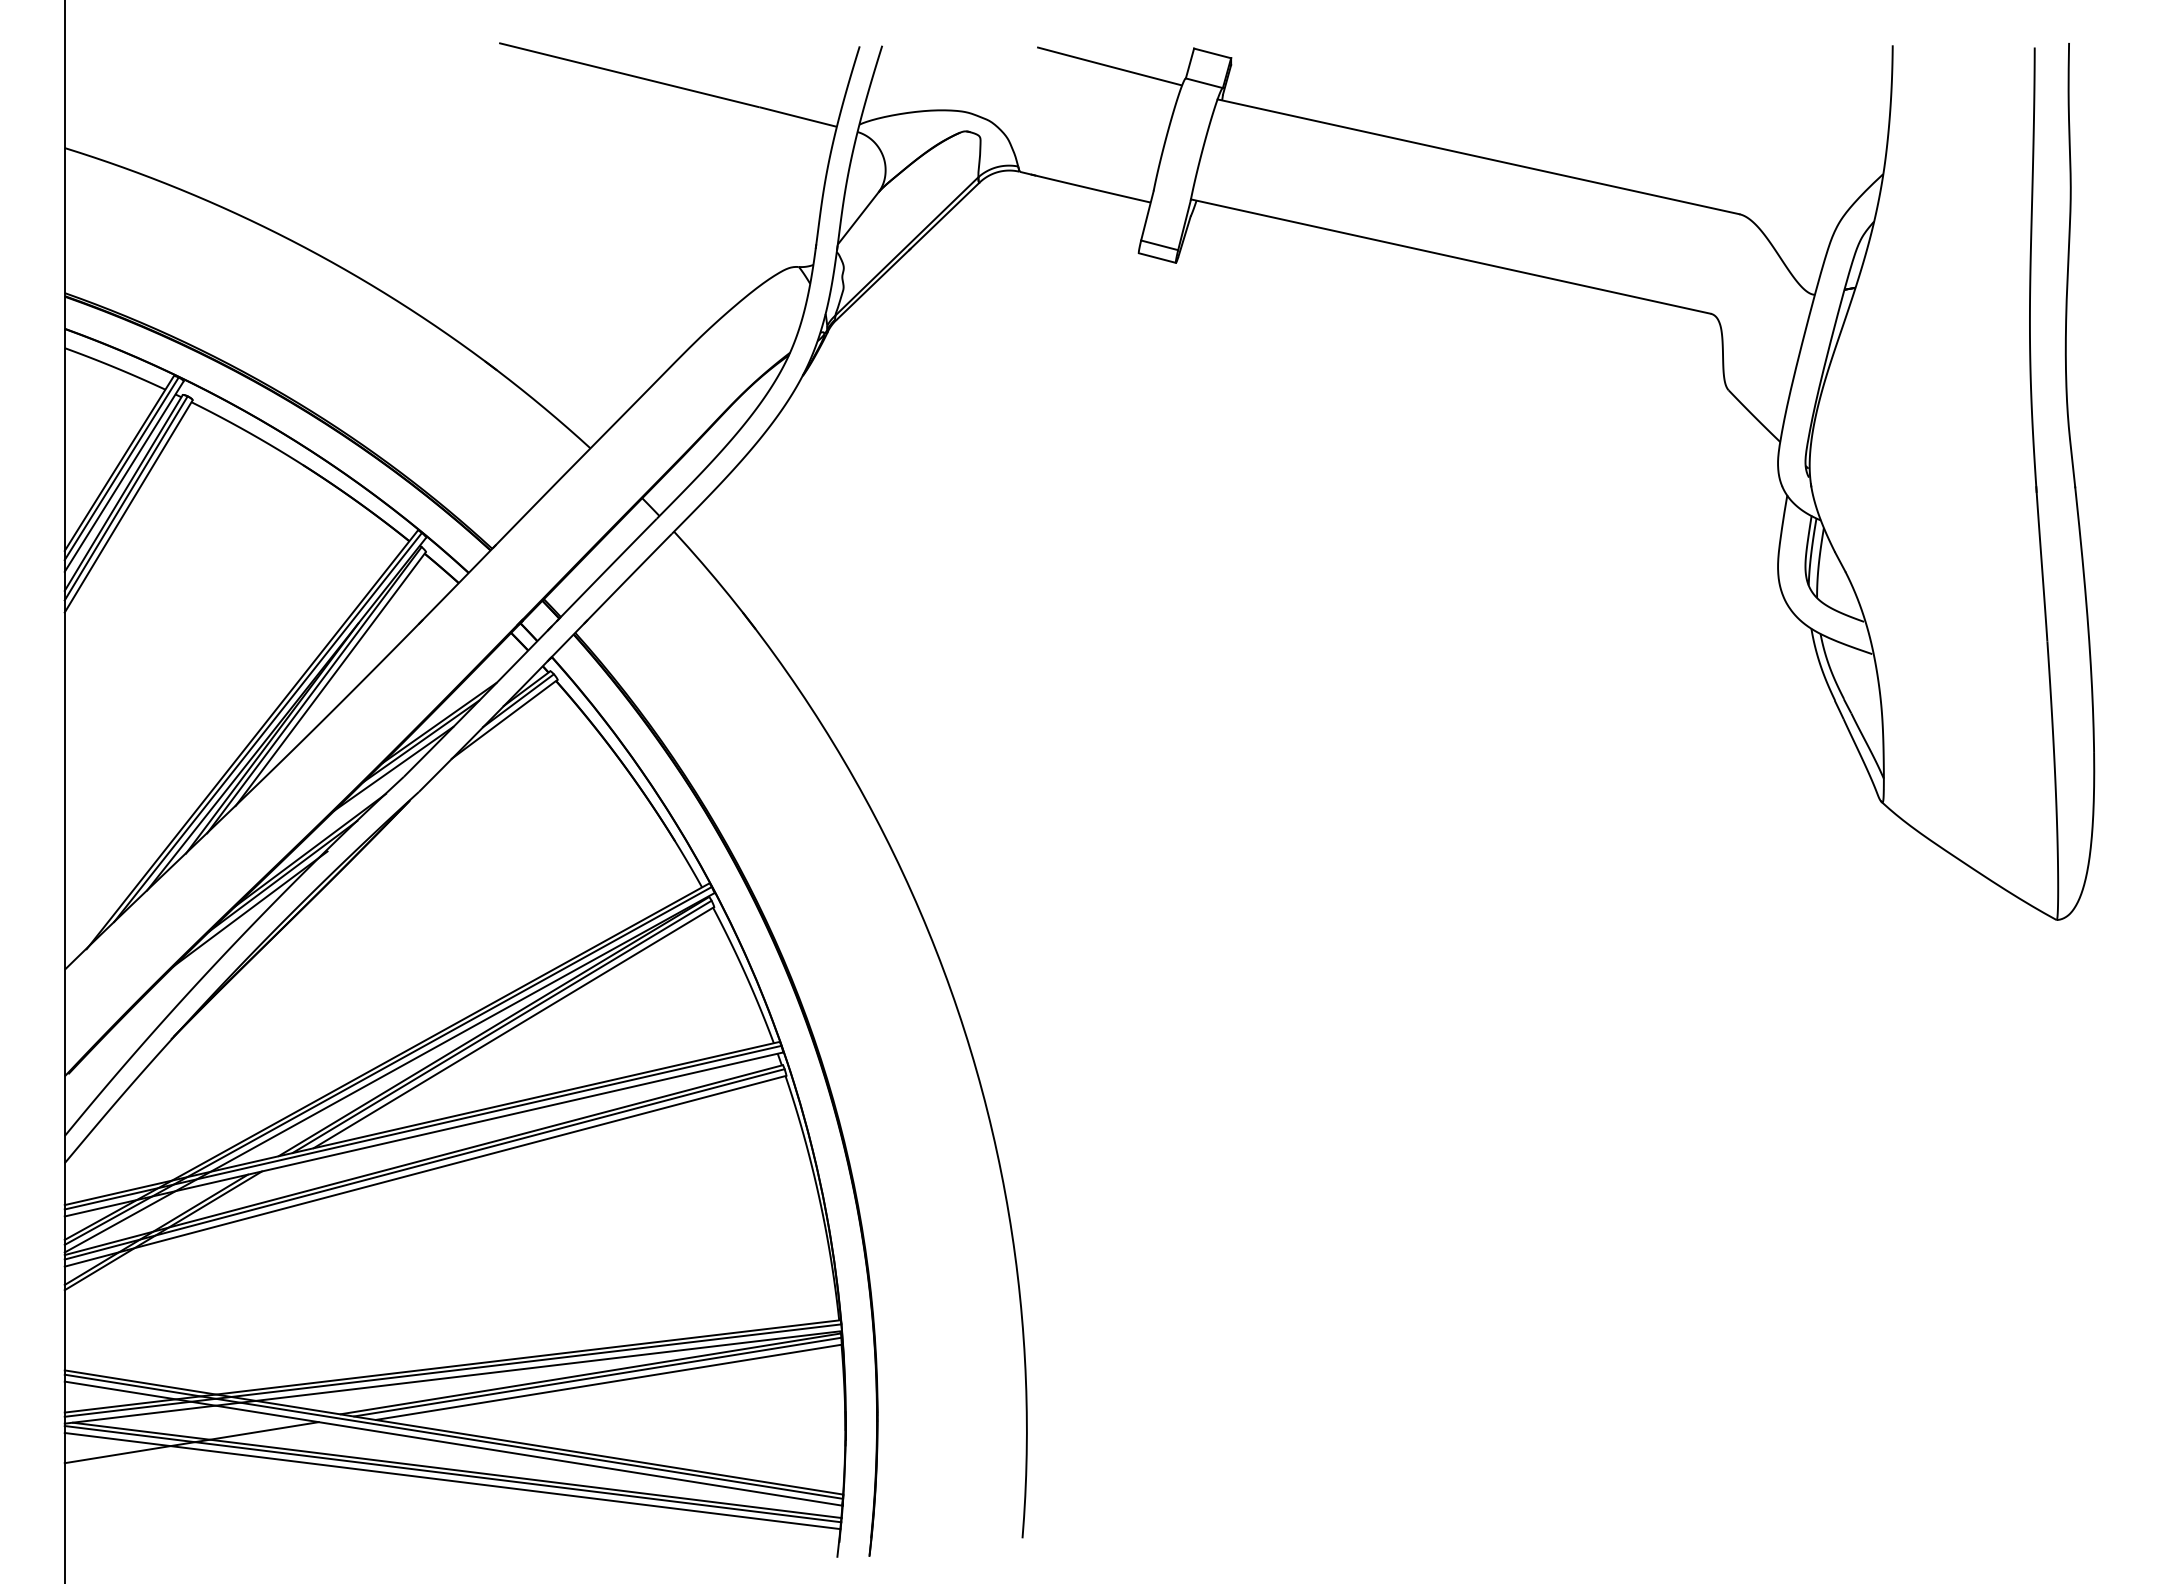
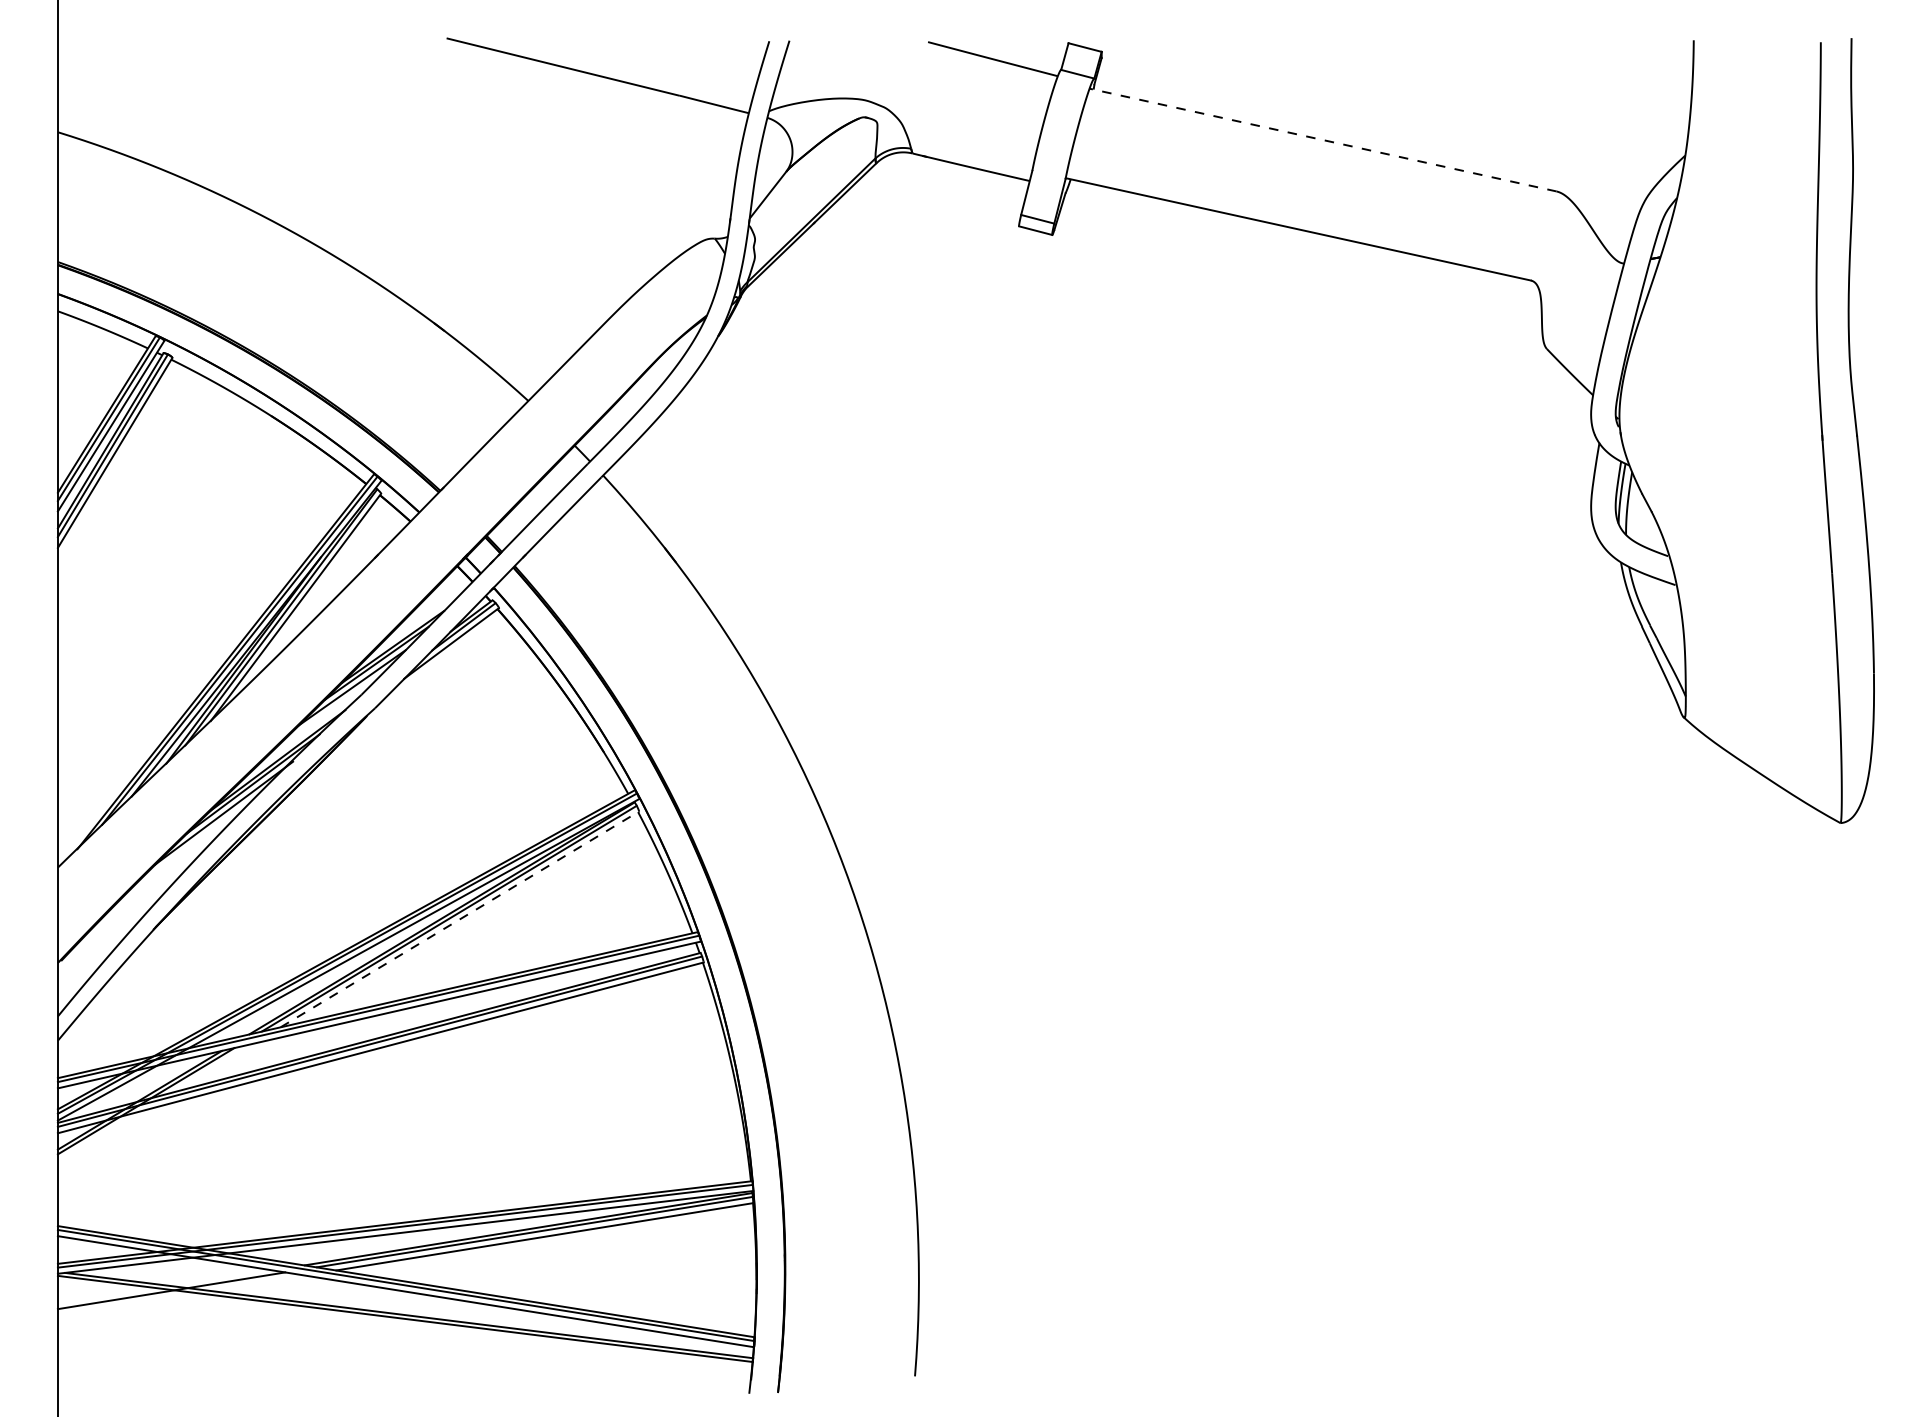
line: (1478, 156) -> (1323, 139), solid -> dashed
line: (513, 1027) -> (459, 919), solid -> dashed
line: (452, 1480) -> (404, 1324), removed

